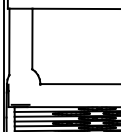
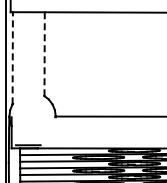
line: (32, 39) -> (44, 54), solid -> dashed
line: (9, 41) -> (12, 57), solid -> dashed

